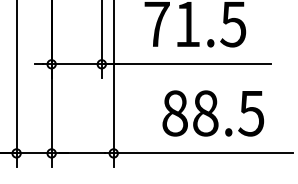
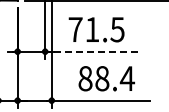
line: (186, 63) -> (91, 51), solid -> dashed
text: (251, 113) -> (127, 78), 88.5 -> 88.4

